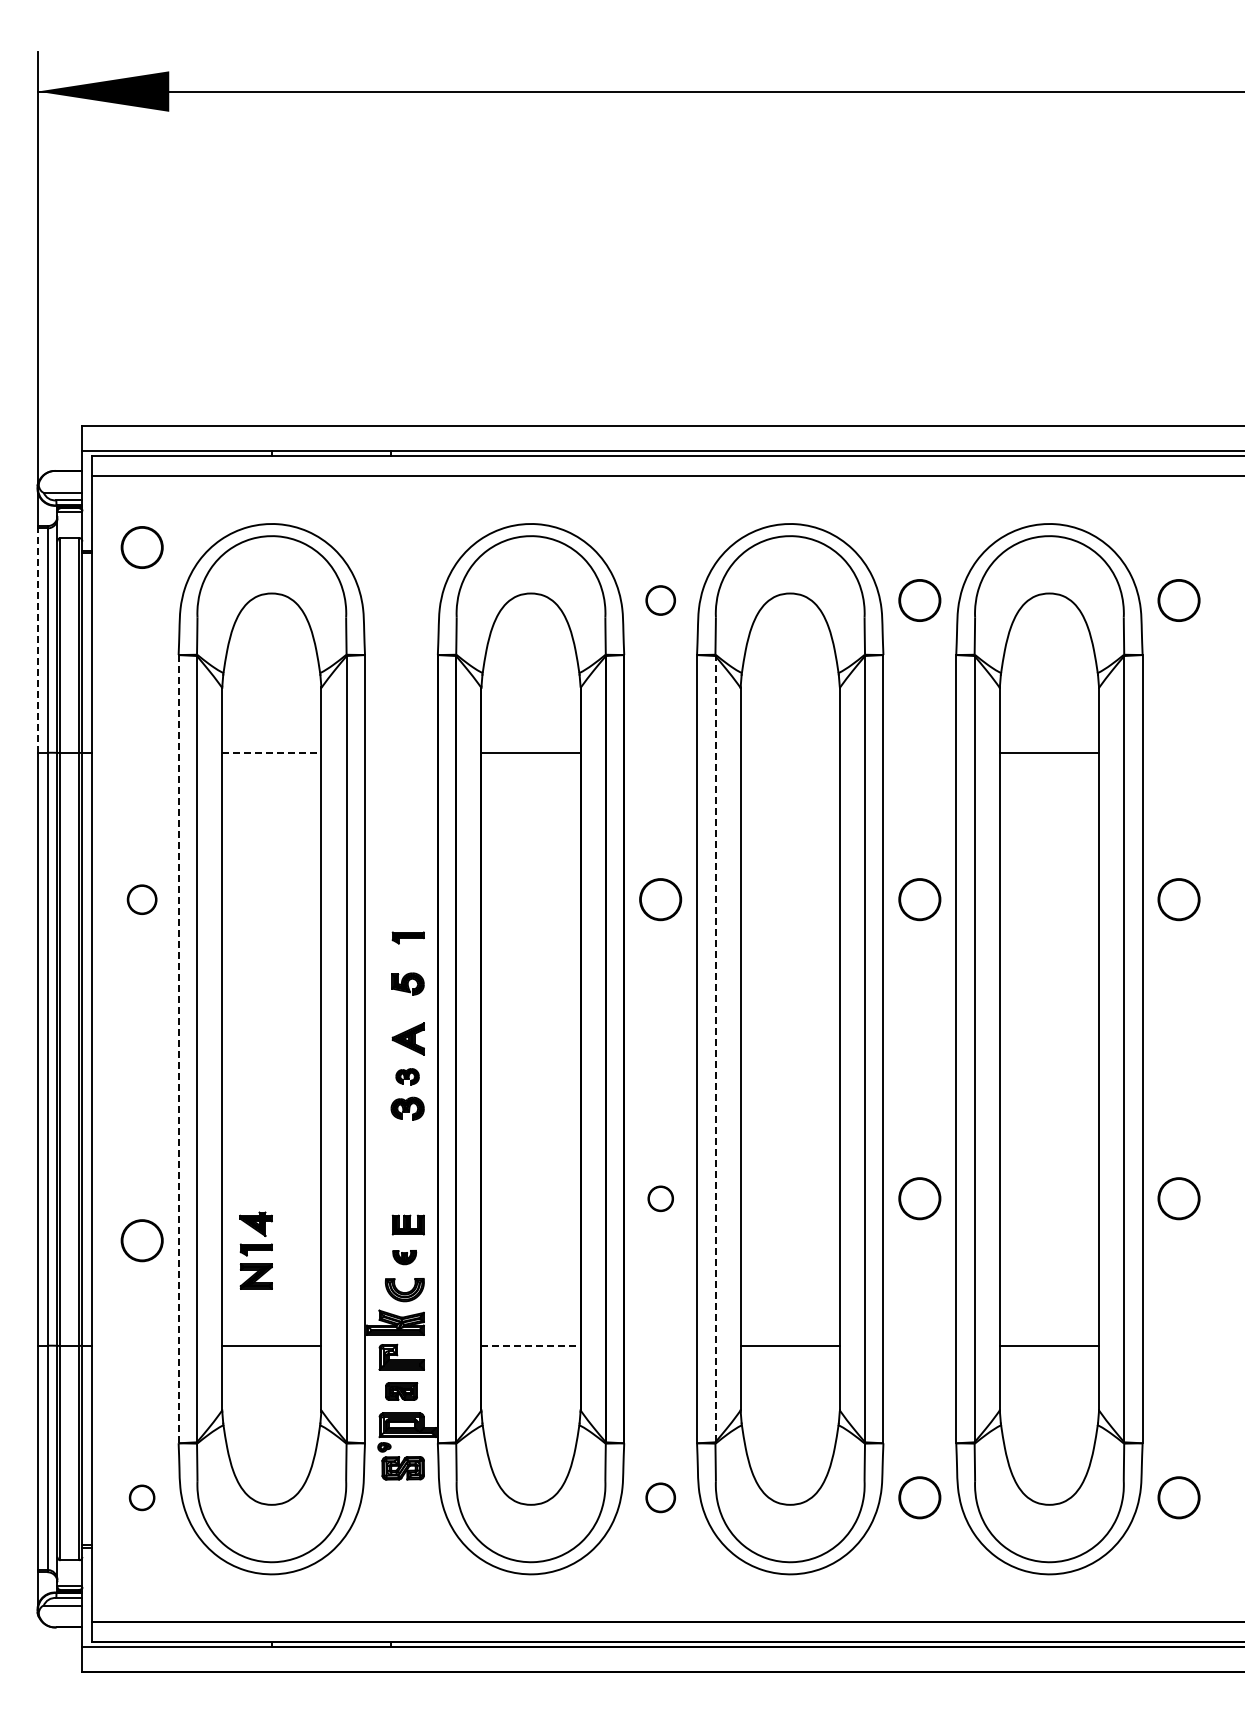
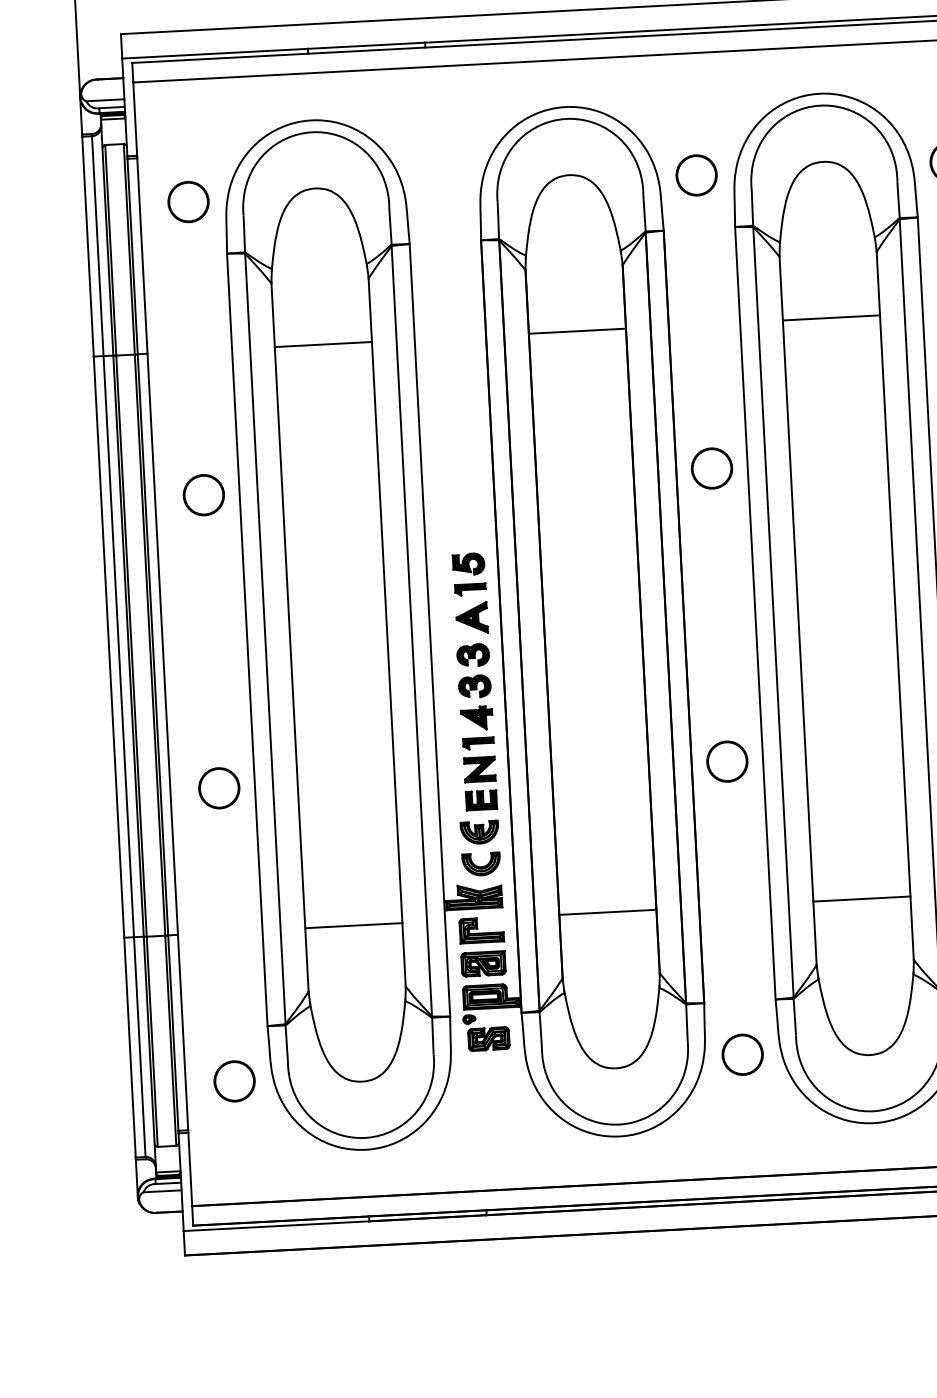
circle: (141, 547) -> (187, 202), moved
circle: (660, 600) -> (696, 175), size x1.43
line: (37, 640) -> (87, 246), dashed -> solid
line: (271, 752) -> (323, 344), dashed -> solid
line: (789, 752) -> (830, 317), added
circle: (141, 899) -> (203, 495), size x1.43
part: (407, 937) -> (469, 589), moved
line: (178, 1049) -> (247, 640), dashed -> solid
line: (715, 1049) -> (773, 612), dashed -> solid
part: (407, 1076) -> (472, 654), size x1.43
circle: (660, 1198) -> (727, 761), size x1.67
circle: (141, 1240) -> (218, 788), moved
part: (255, 1250) -> (477, 744), moved
part: (404, 1257) -> (479, 832), size x1.67
line: (531, 1345) -> (608, 912), dashed -> solid
part: (401, 1391) -> (483, 963), size x1.43
circle: (141, 1497) -> (233, 1081), size x1.67
circle: (660, 1497) -> (742, 1054), size x1.43

